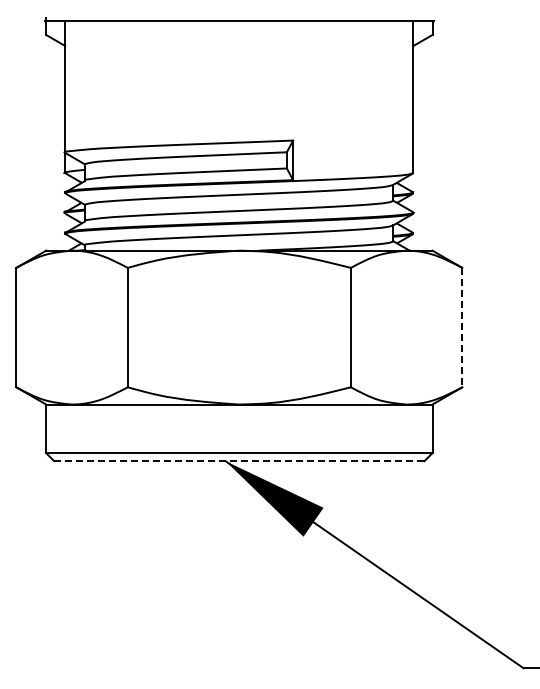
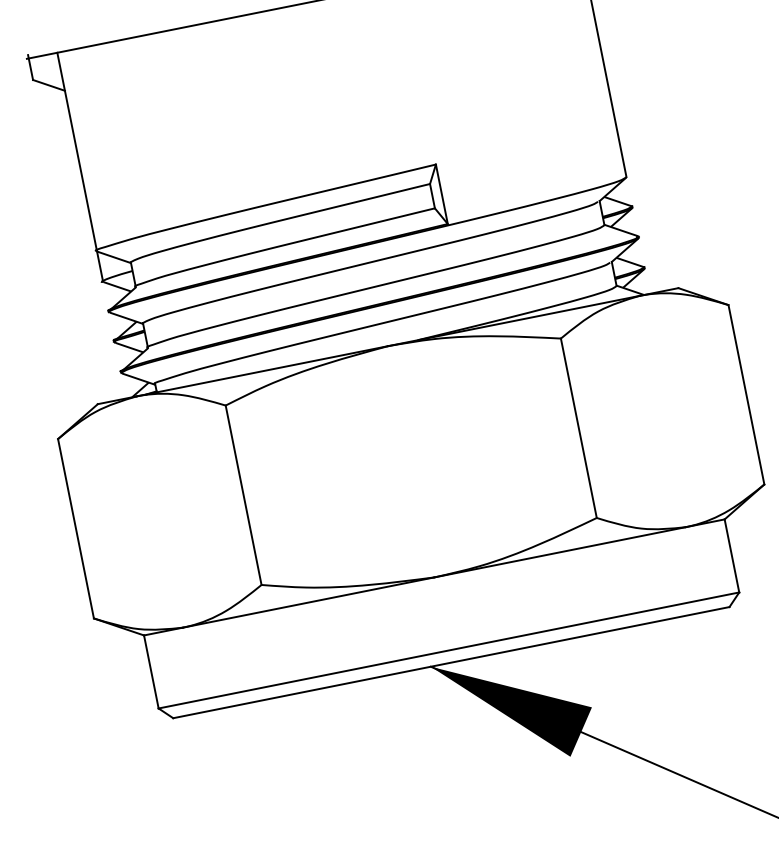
line: (462, 327) -> (746, 394), dashed -> solid
line: (238, 461) -> (450, 663), dashed -> solid

